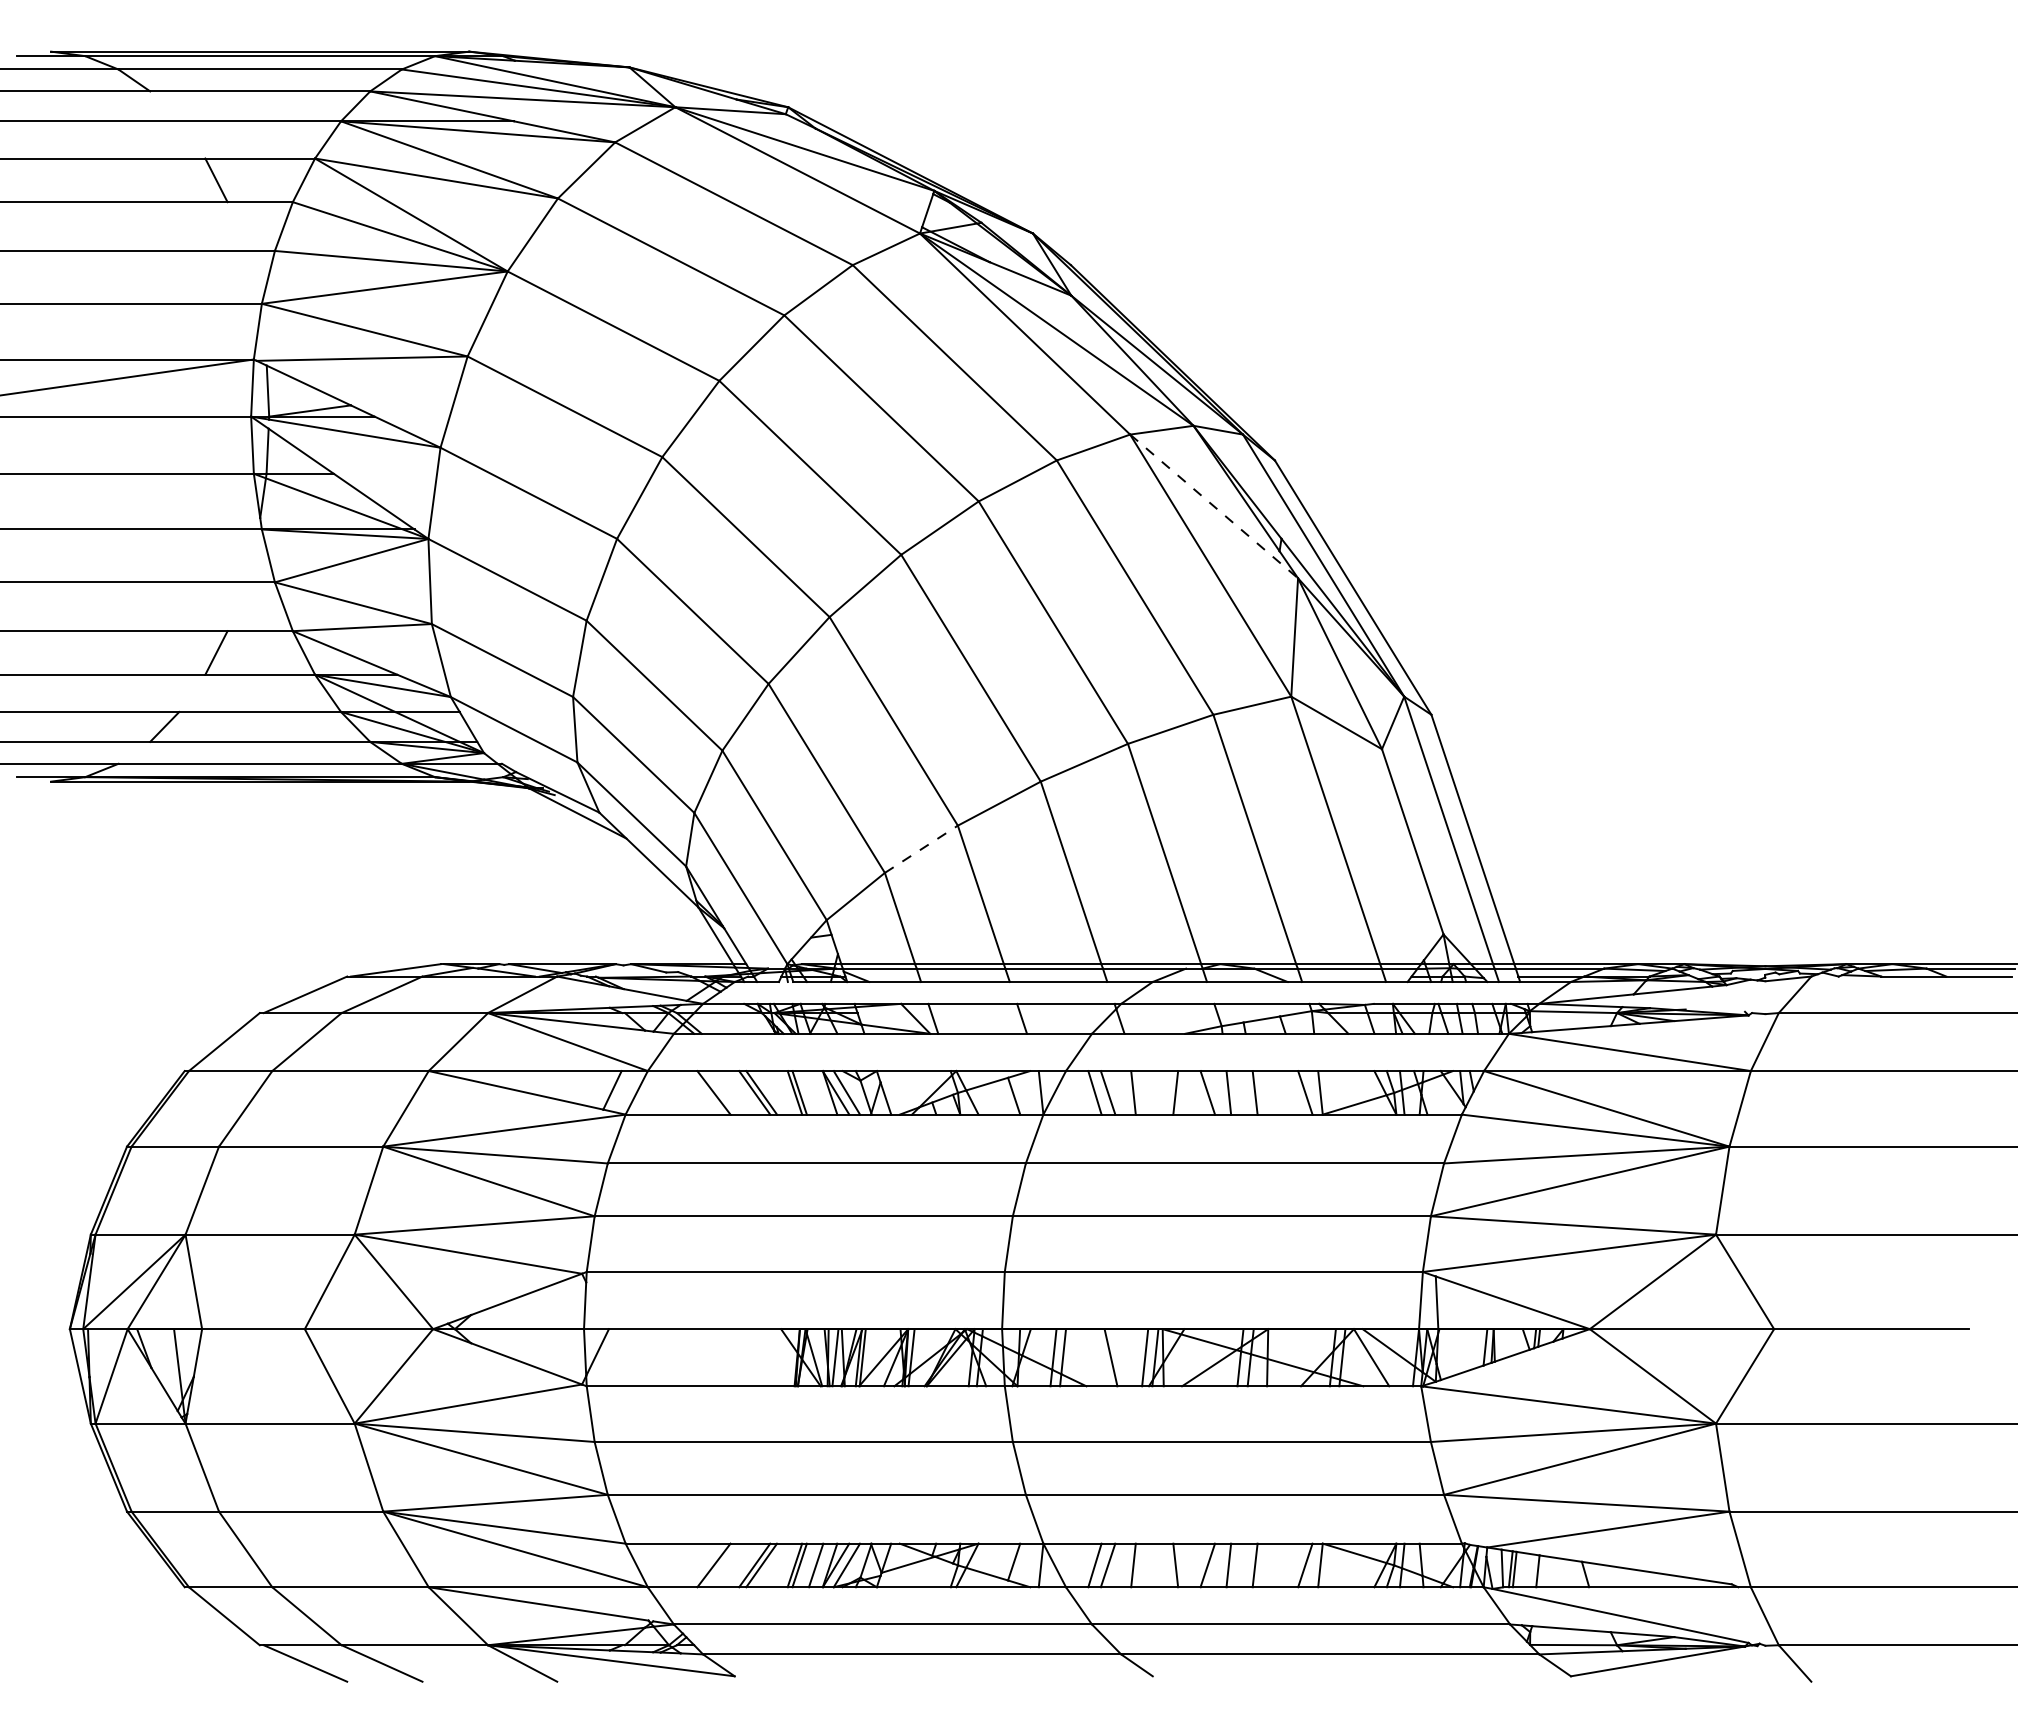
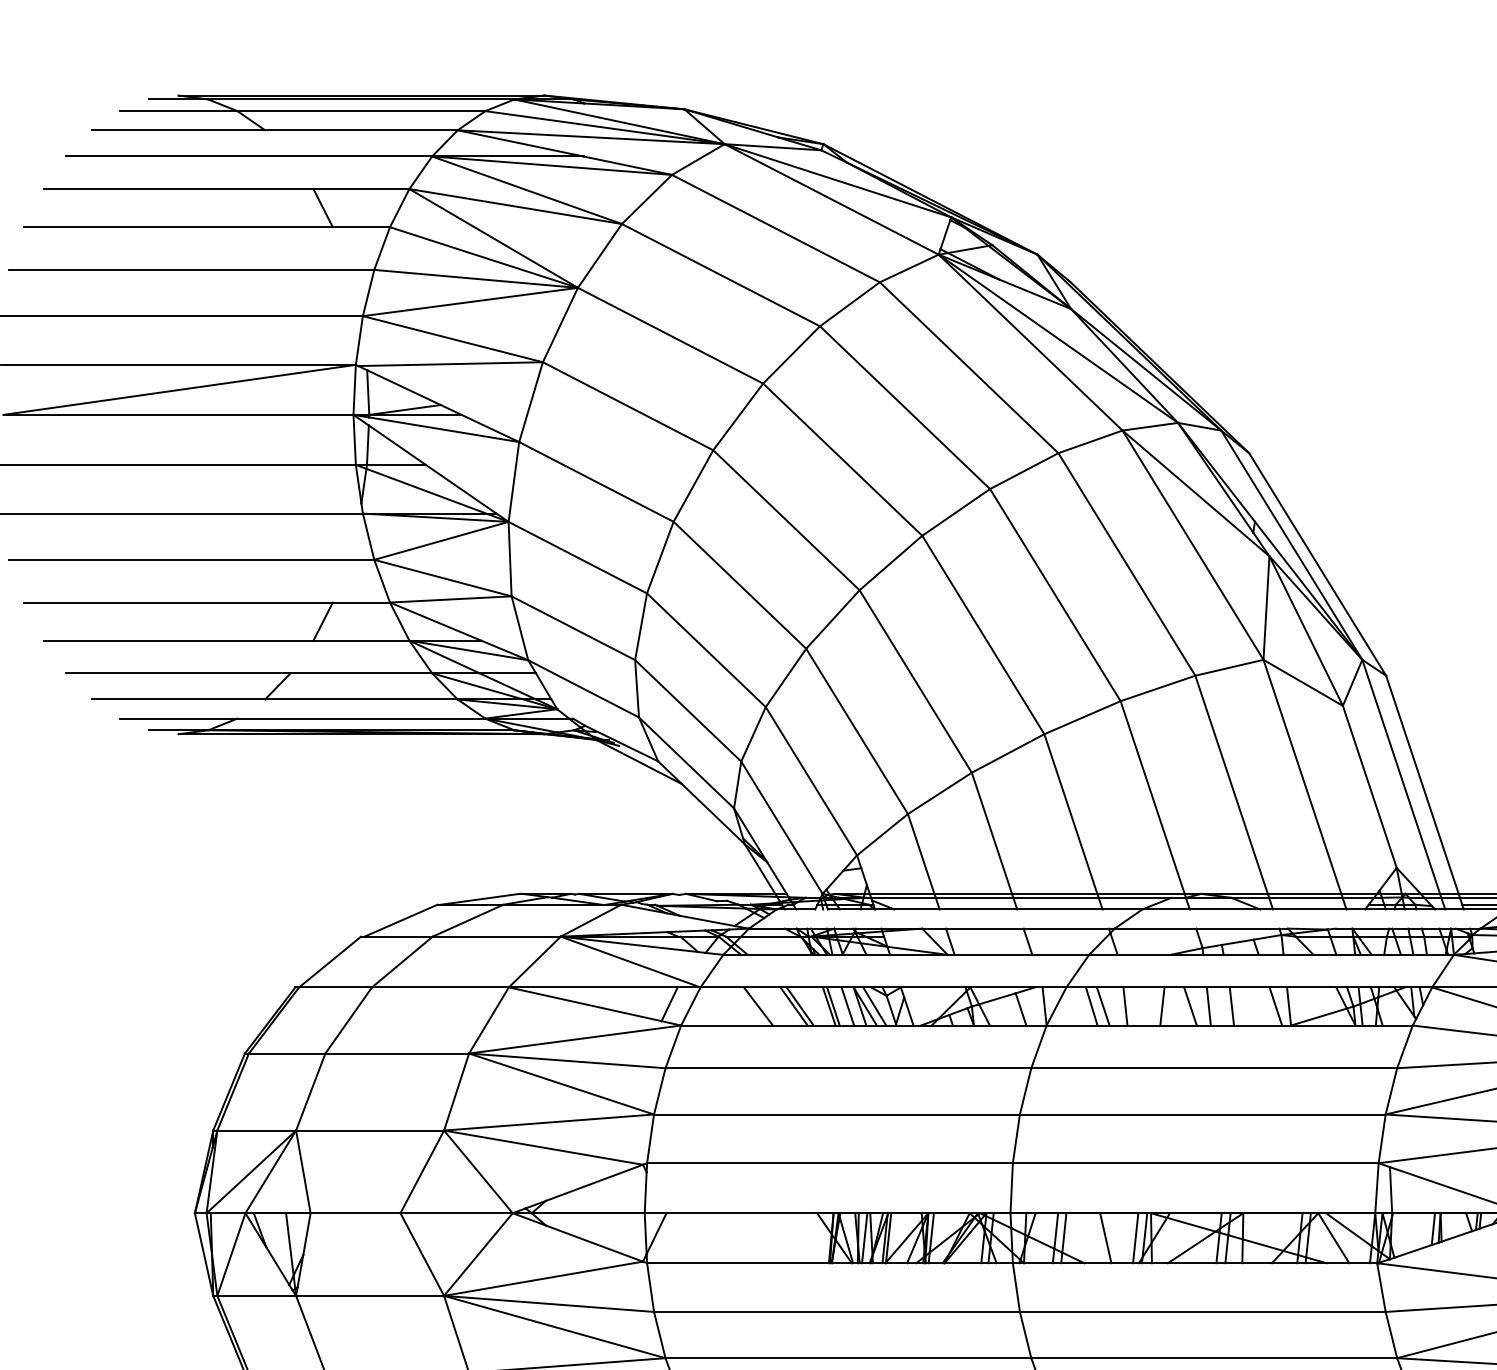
line: (1214, 506) -> (1196, 493), dashed -> solid
line: (921, 849) -> (939, 793), dashed -> solid
line: (815, 1092) -> (847, 1006), added

